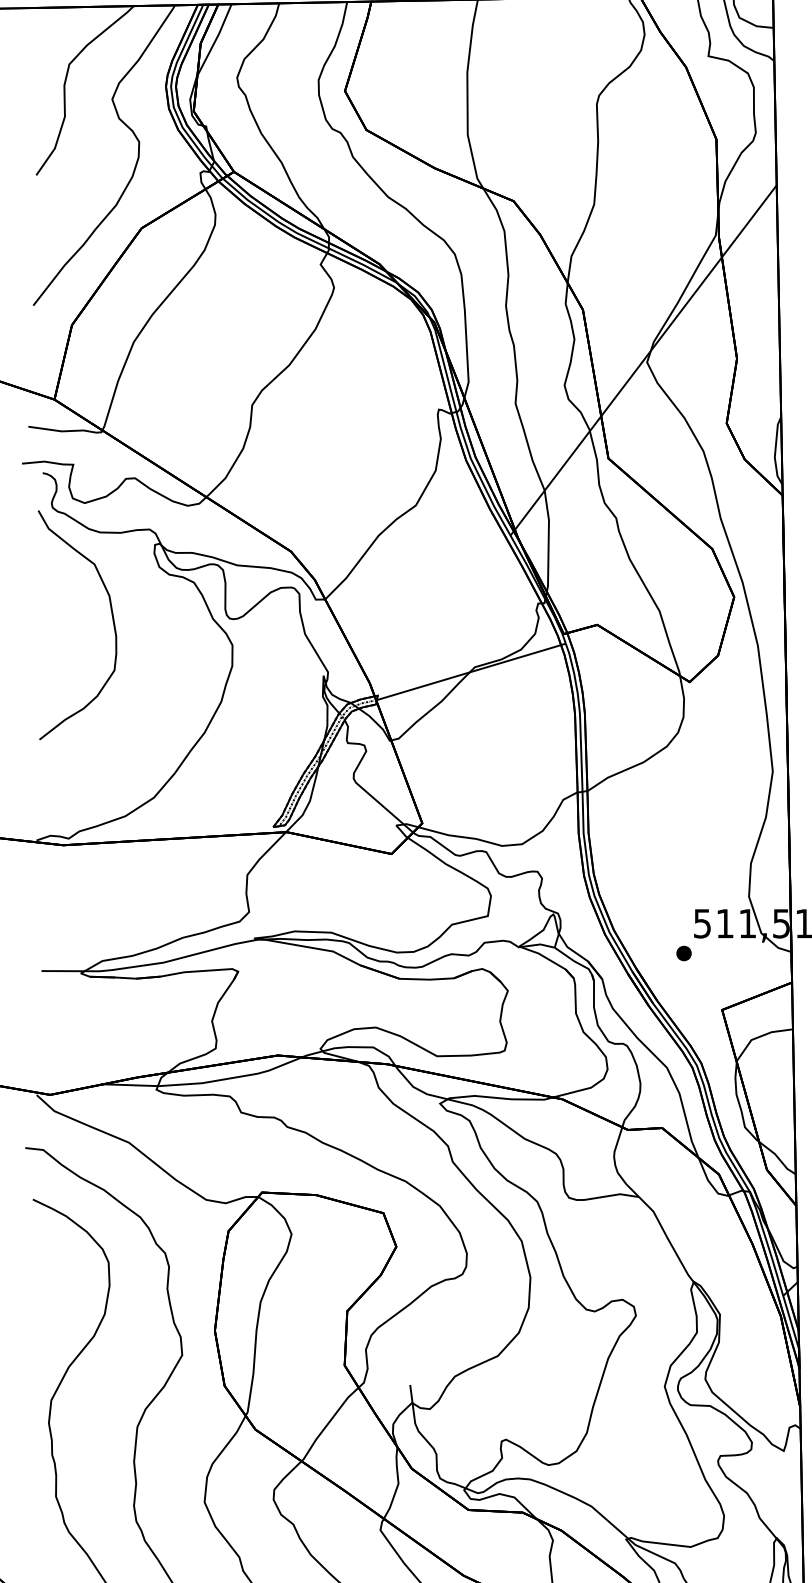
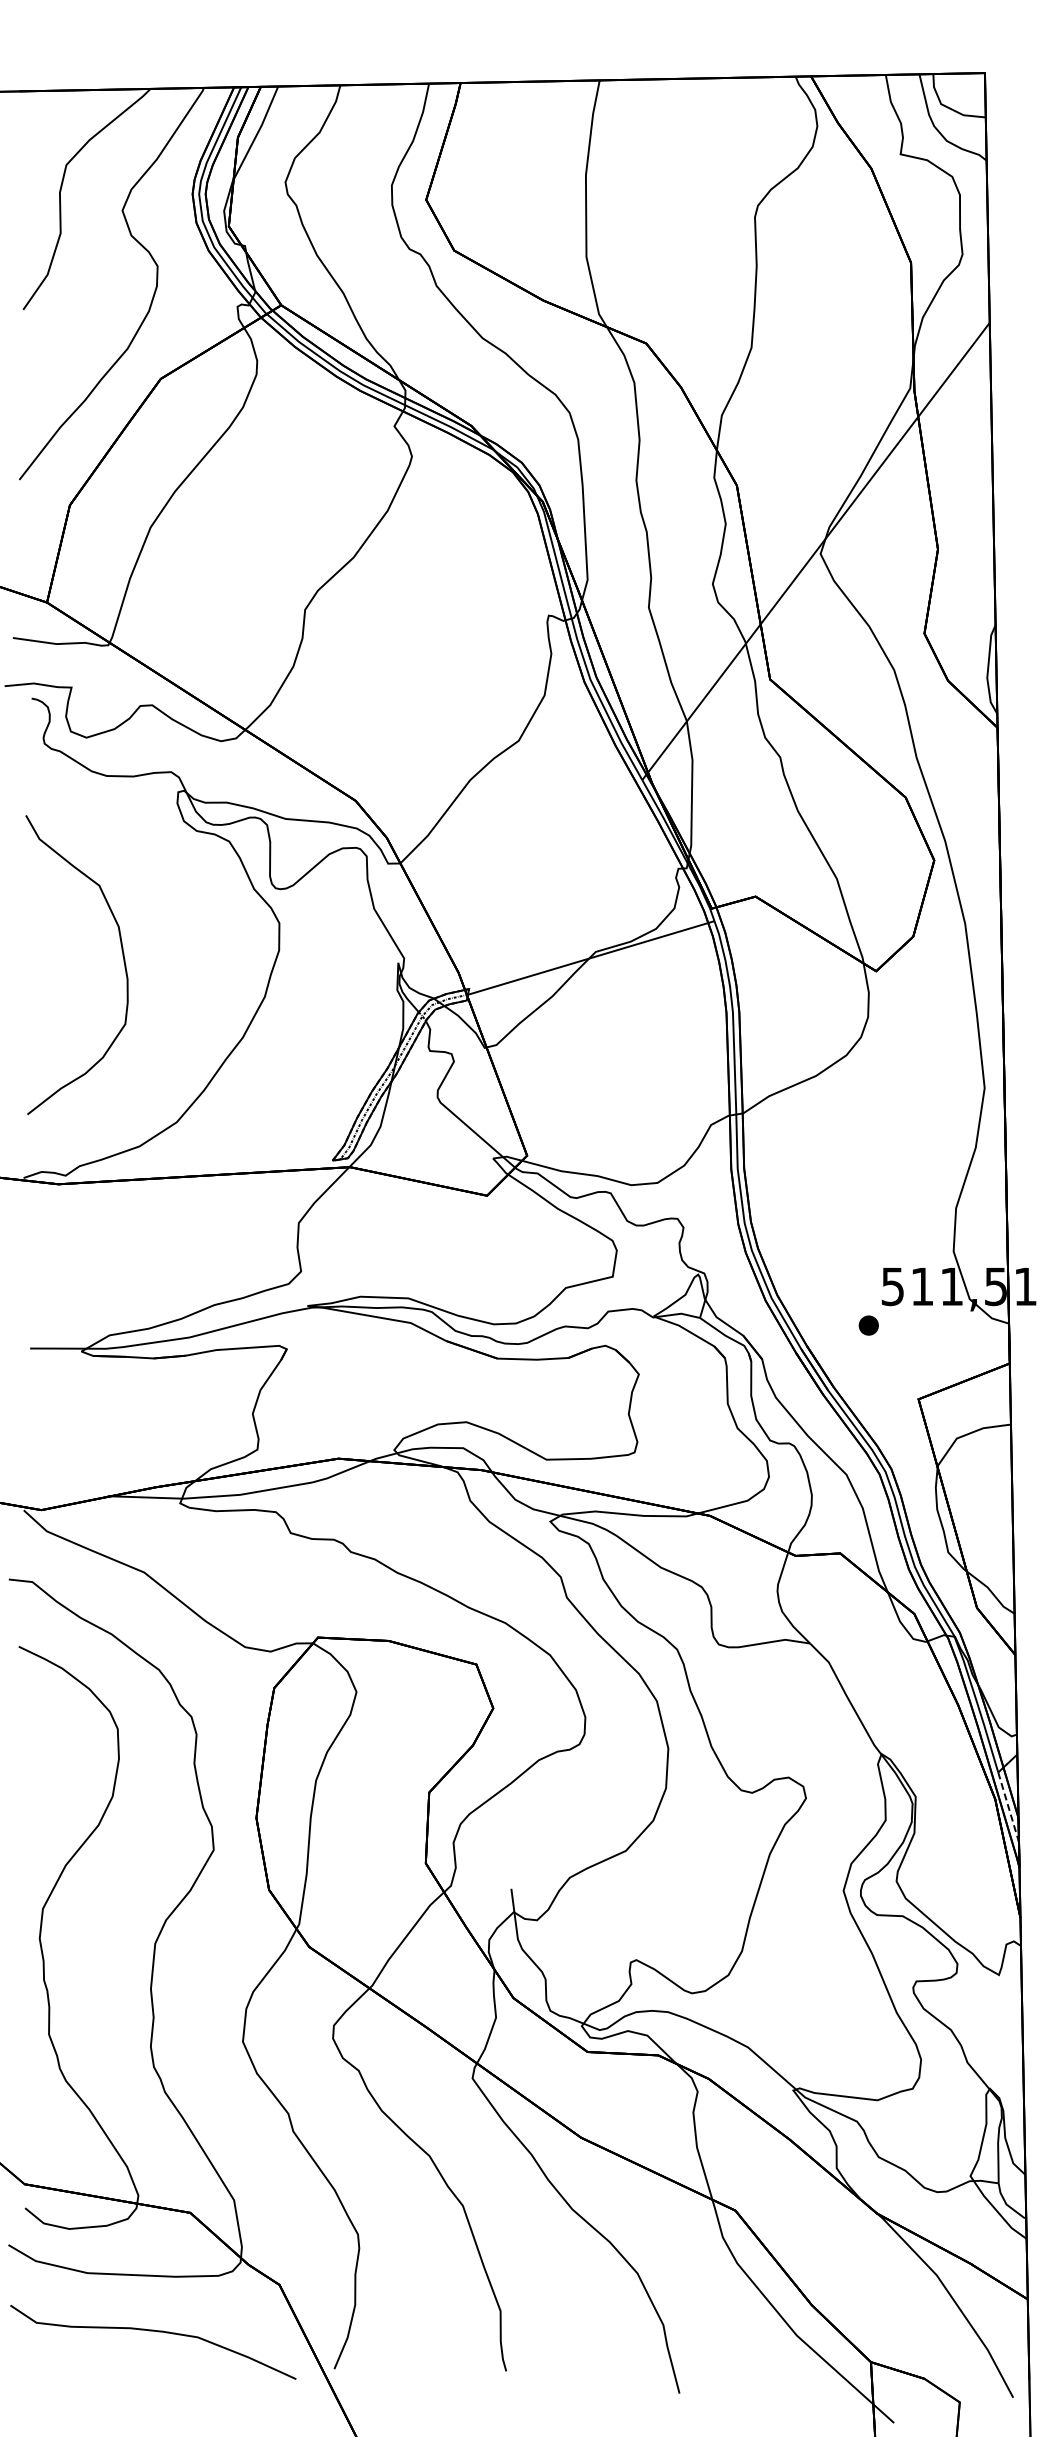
curve: (112, 618) -> (122, 956), moved
line: (791, 1324) -> (1009, 1809), solid -> dashed

